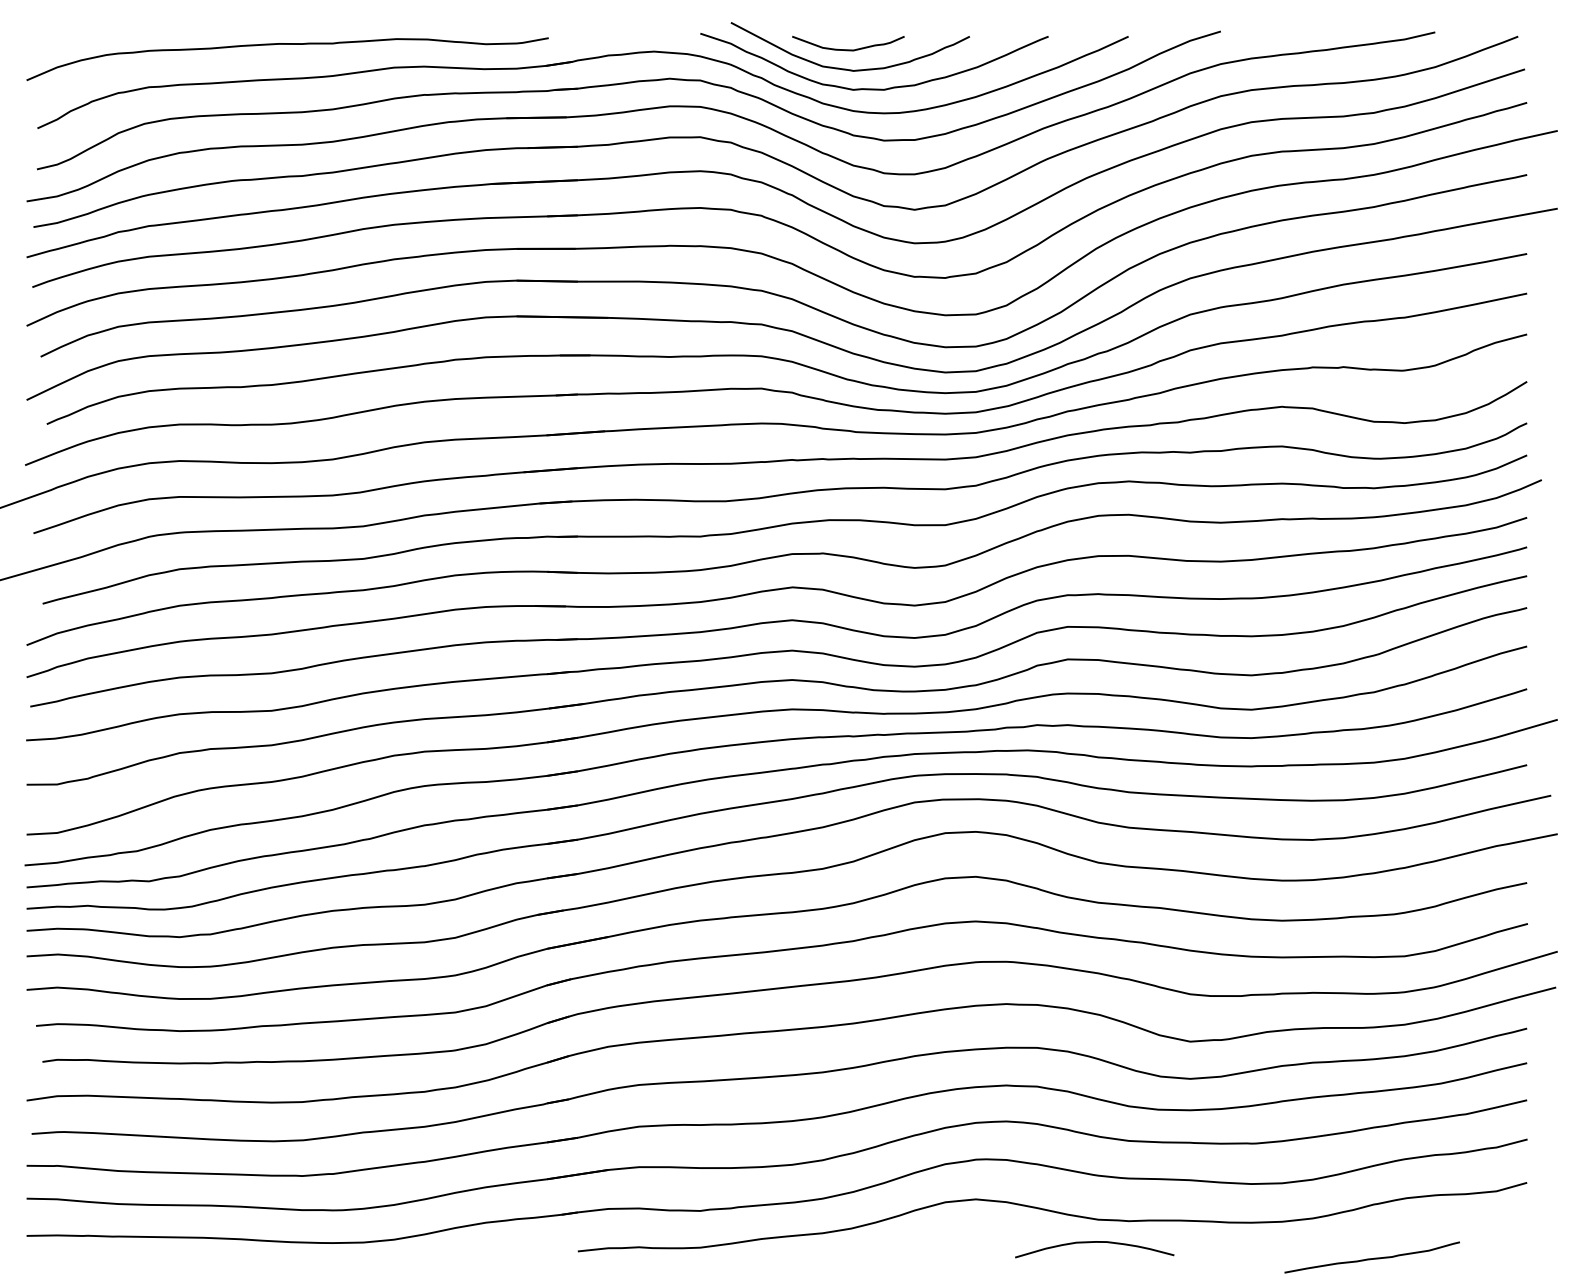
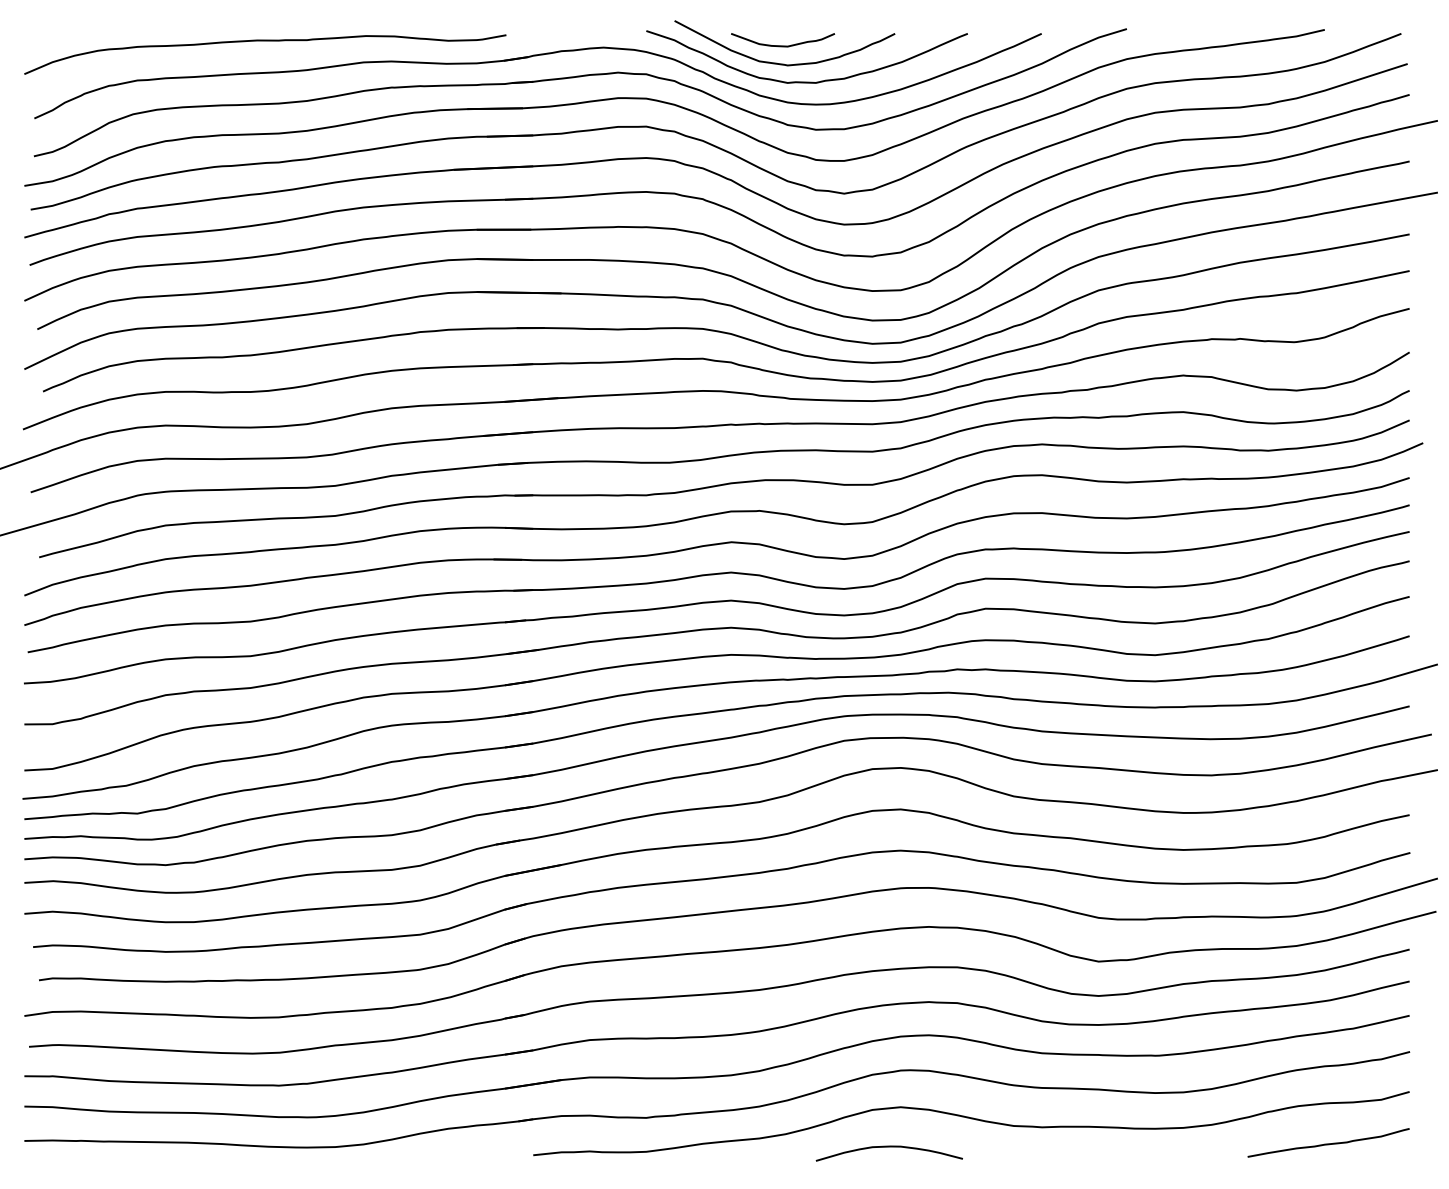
curve: (1093, 1243) -> (888, 1147), moved
curve: (1372, 1258) -> (1328, 1143), moved

